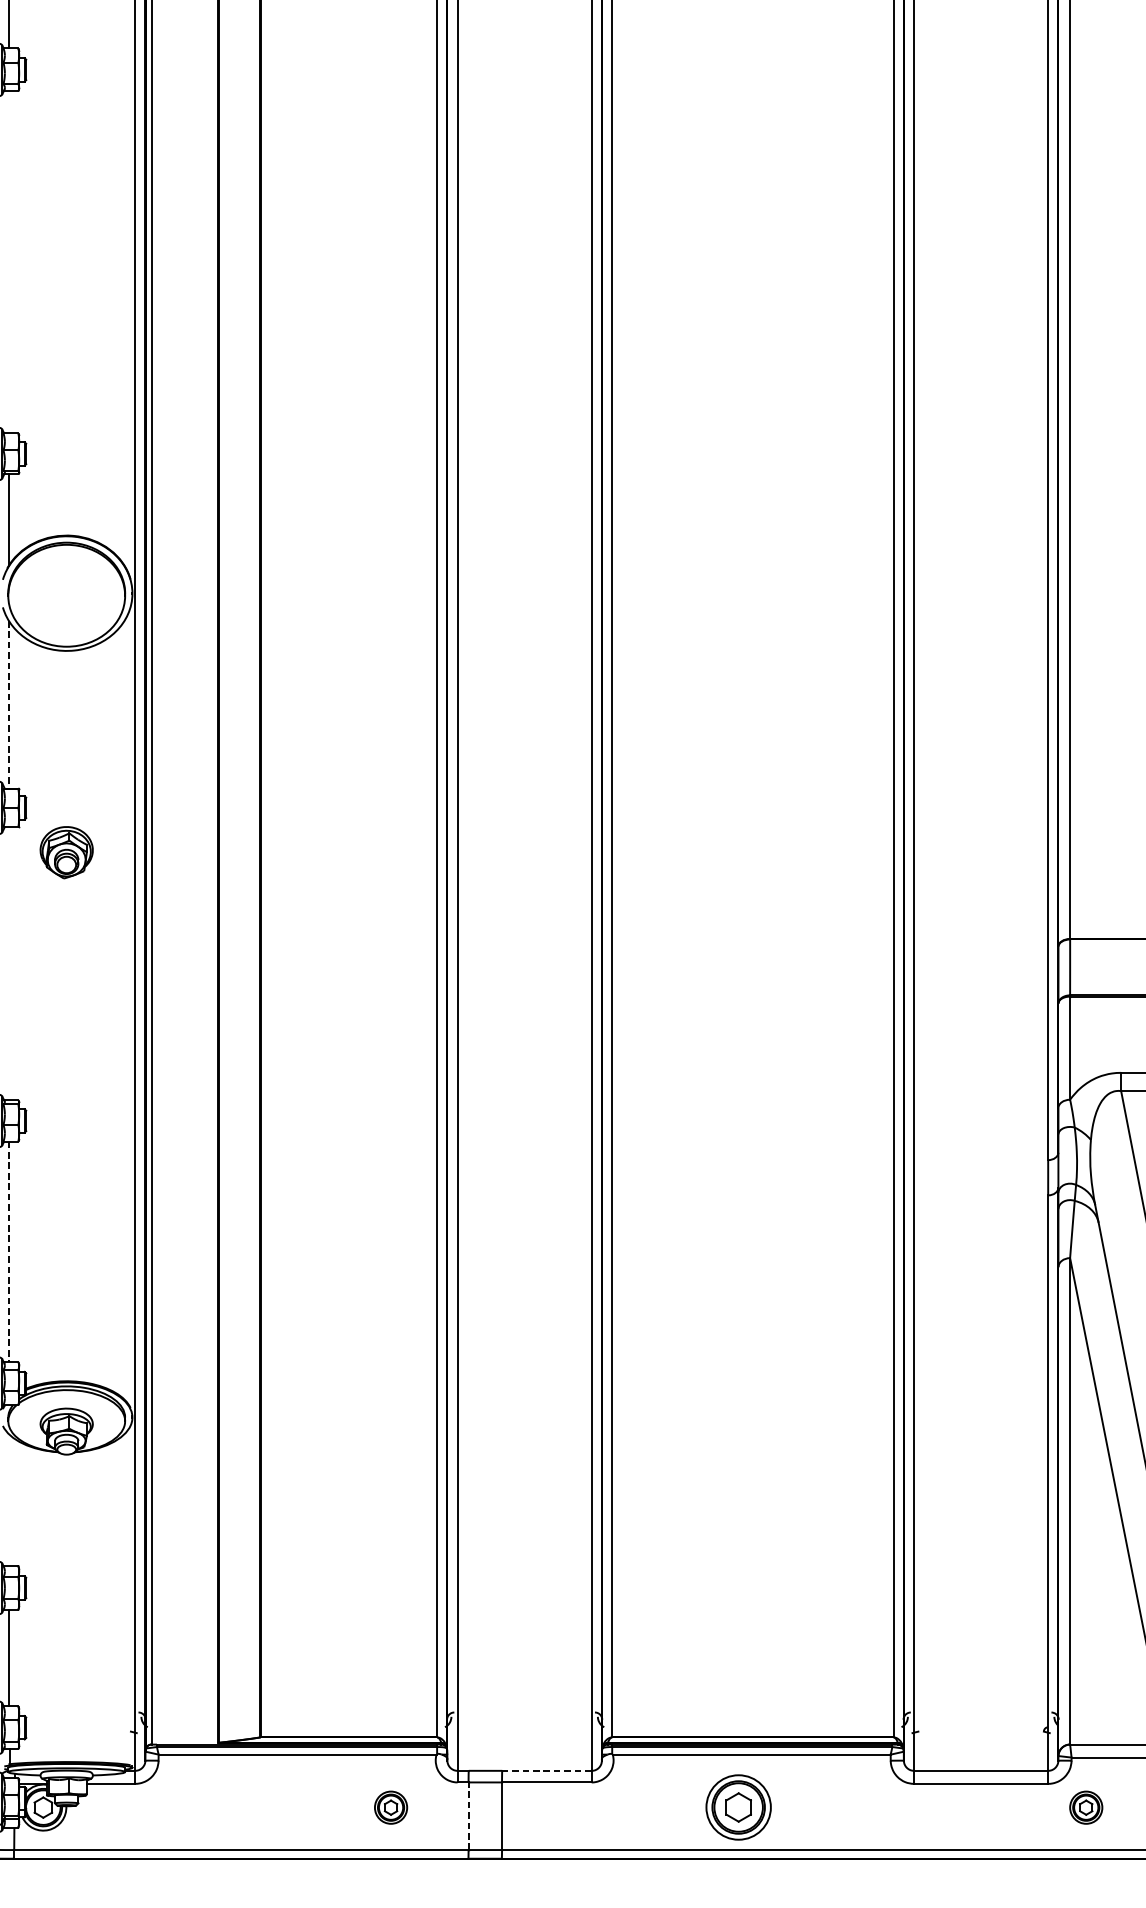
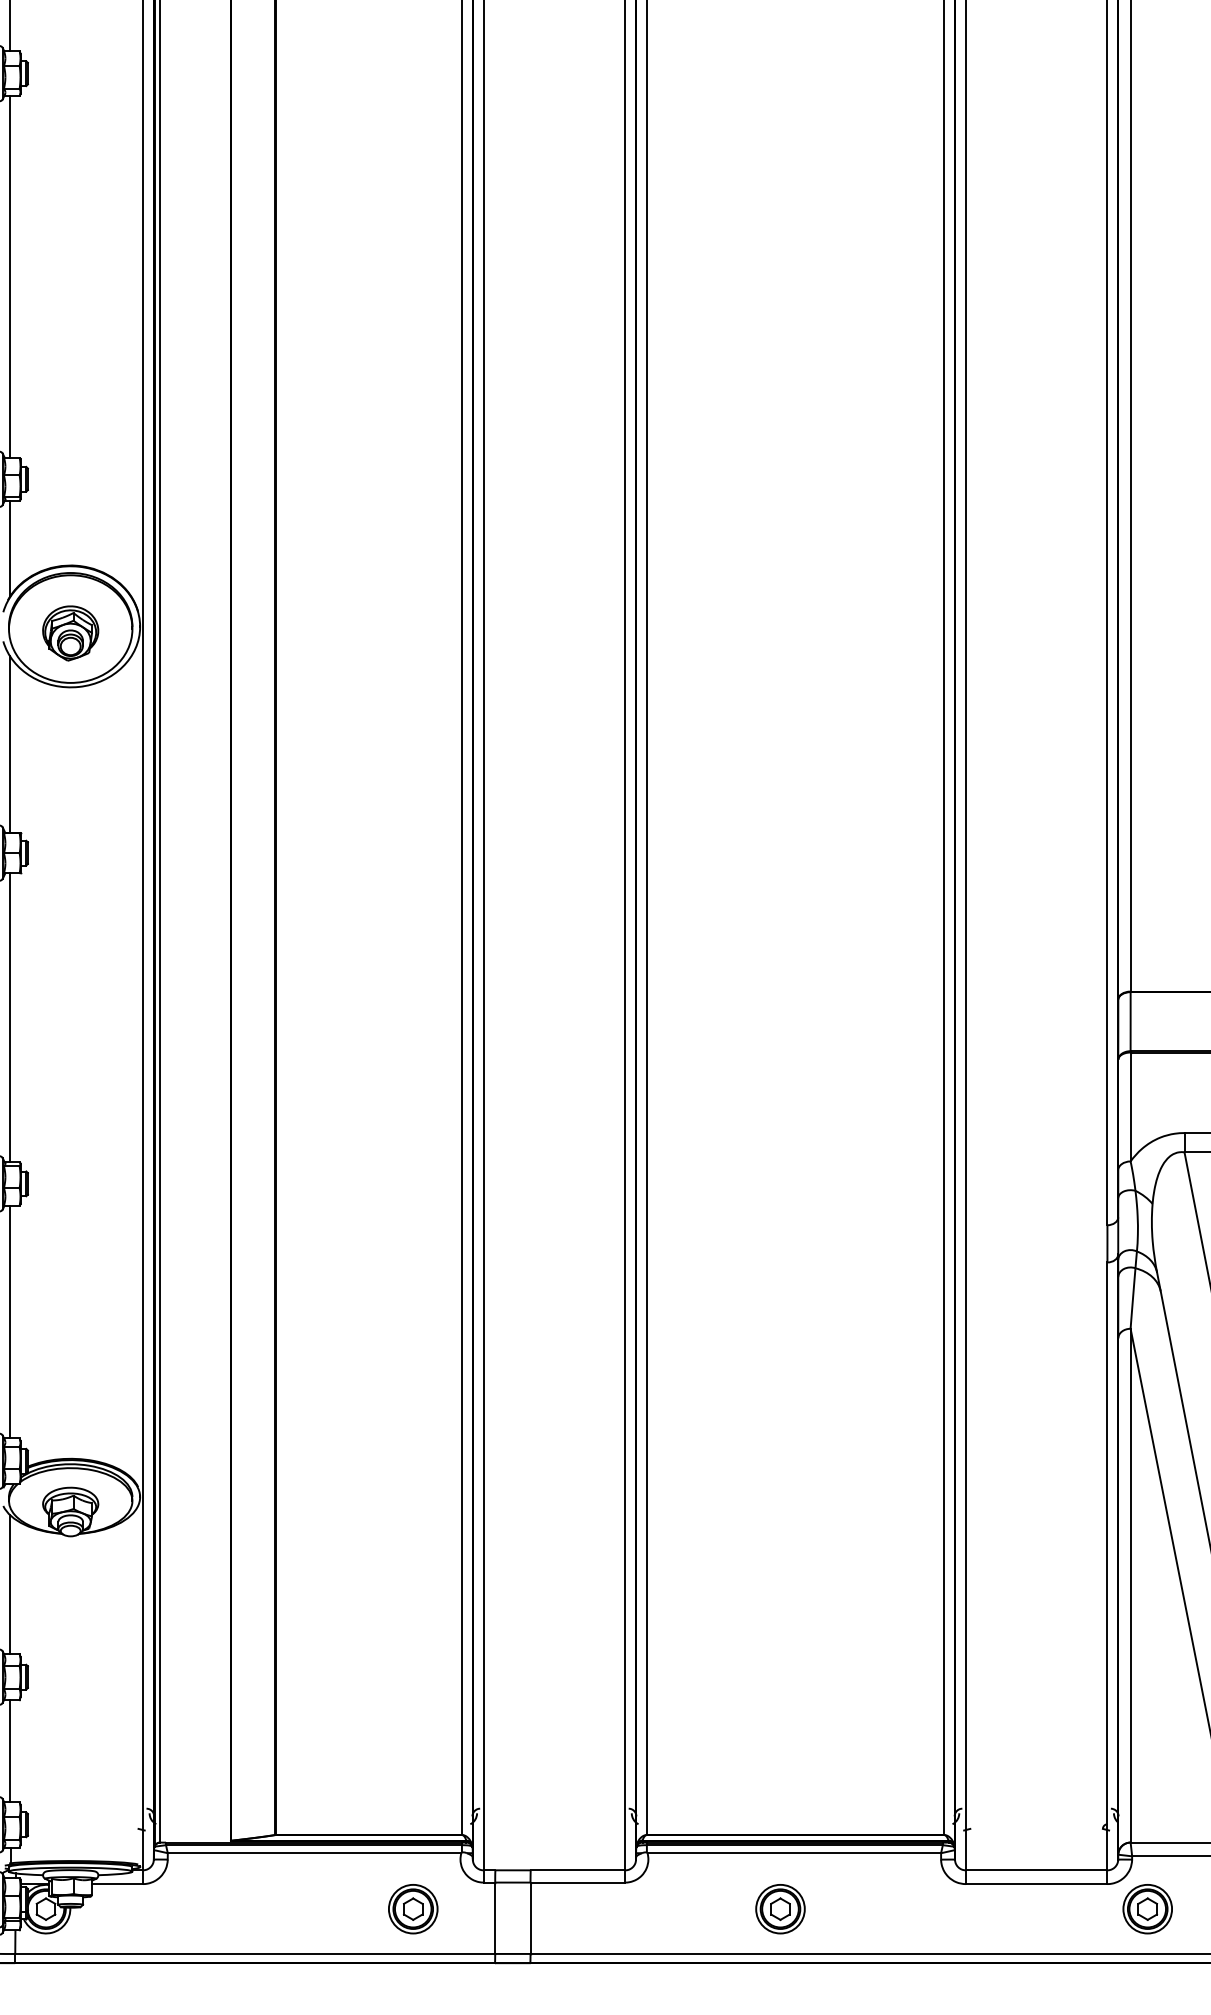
line: (8, 261) -> (9, 276), added
line: (8, 705) -> (9, 744), dashed -> solid
part: (66, 852) -> (70, 633), moved
line: (8, 963) -> (9, 1017), added
line: (8, 1252) -> (9, 1322), dashed -> solid
line: (8, 1500) -> (9, 1584), added
line: (546, 1771) -> (577, 1870), dashed -> solid
part: (391, 1807) -> (413, 1909), size x1.43
part: (738, 1807) -> (780, 1909), size x0.71
part: (1086, 1807) -> (1147, 1909), size x1.43
line: (468, 1816) -> (495, 1918), dashed -> solid

